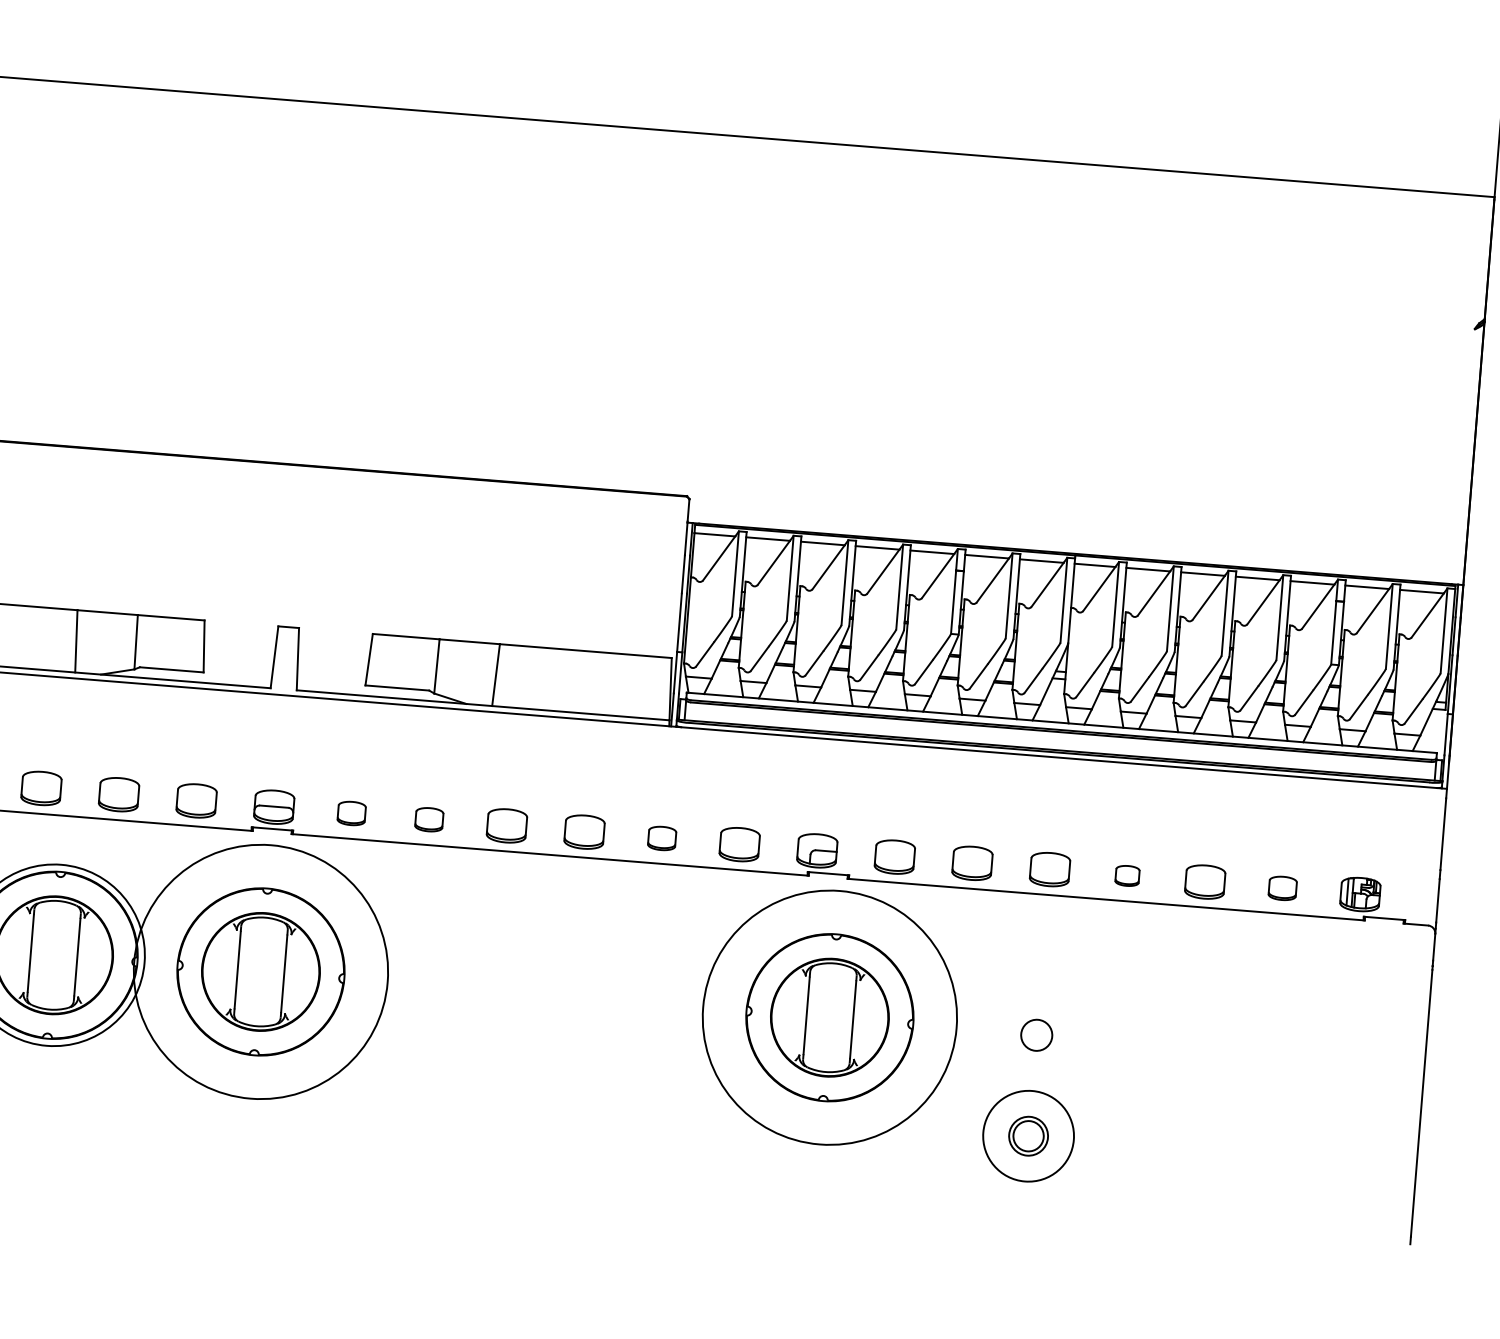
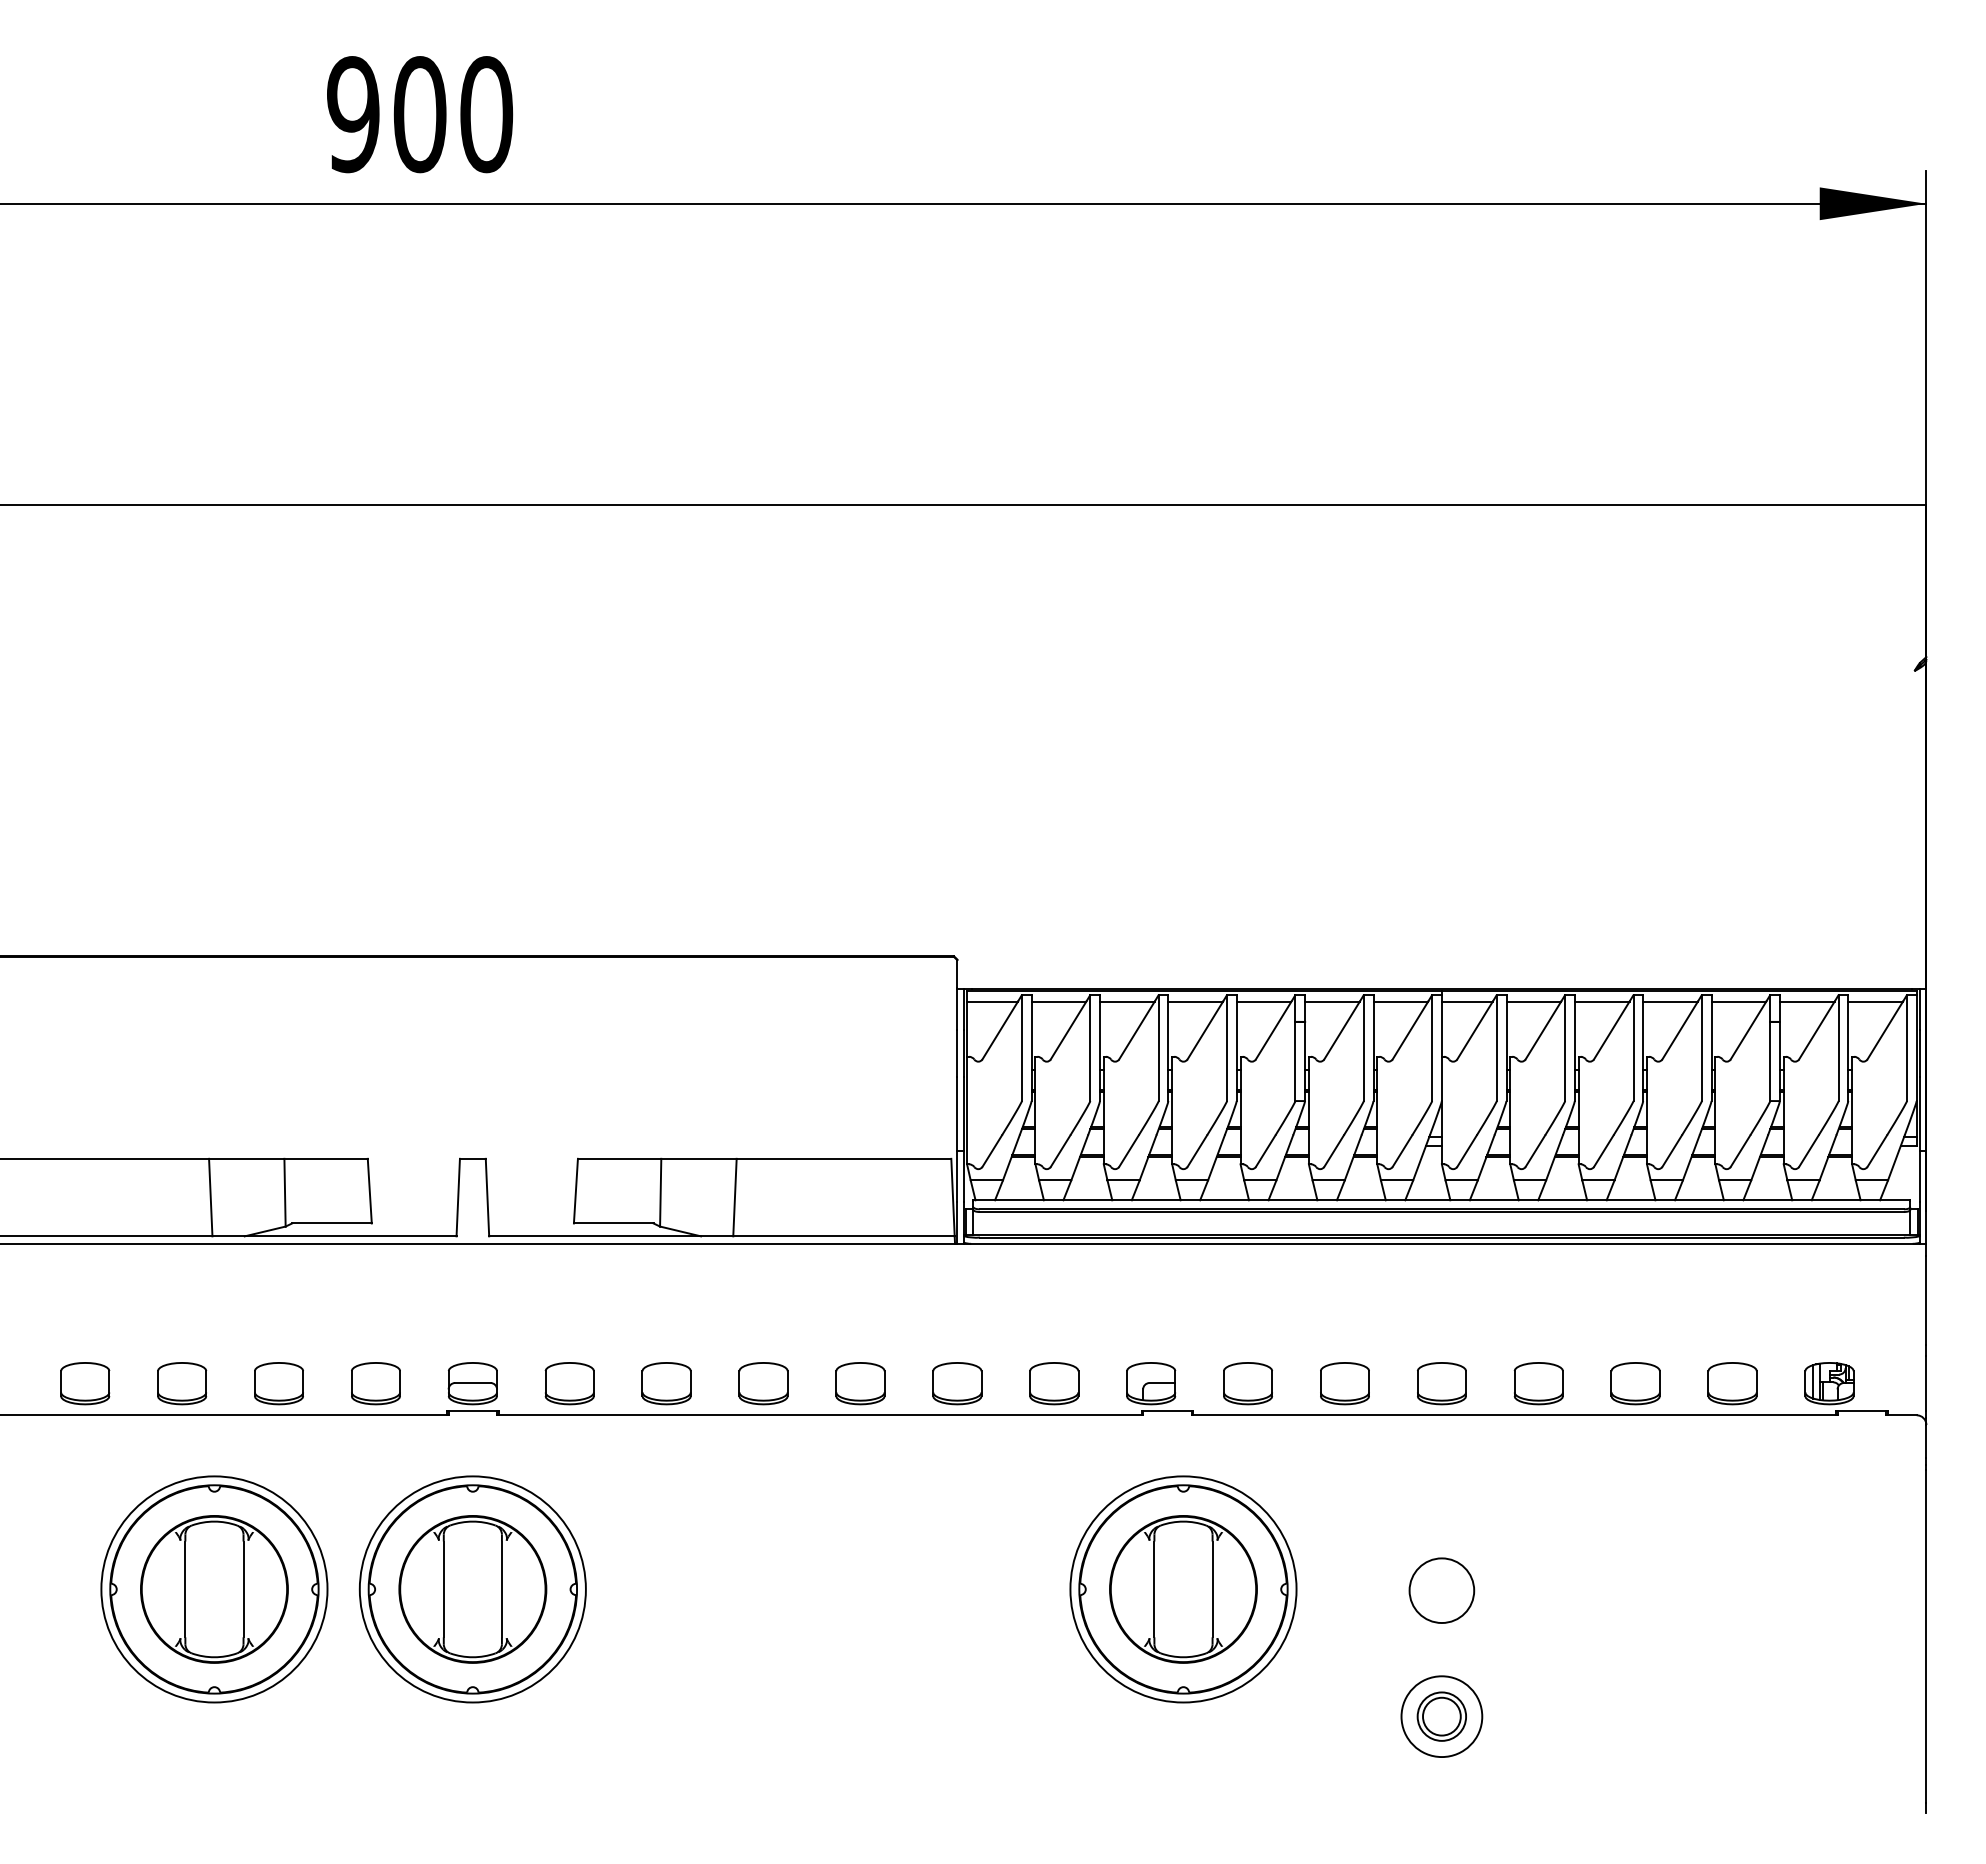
part: (351, 813) -> (569, 1383), size x1.43
part: (429, 819) -> (666, 1383), size x1.43
part: (662, 838) -> (957, 1383), size x1.43
part: (1127, 875) -> (1538, 1383), size x1.67
part: (1282, 888) -> (1732, 1383), size x1.43
circle: (260, 971) -> (472, 1589), size x0.71
circle: (829, 1017) -> (1183, 1589), size x0.71
circle: (1036, 1035) -> (1441, 1590), size x1.67
circle: (1028, 1136) -> (1441, 1716), size x0.71

